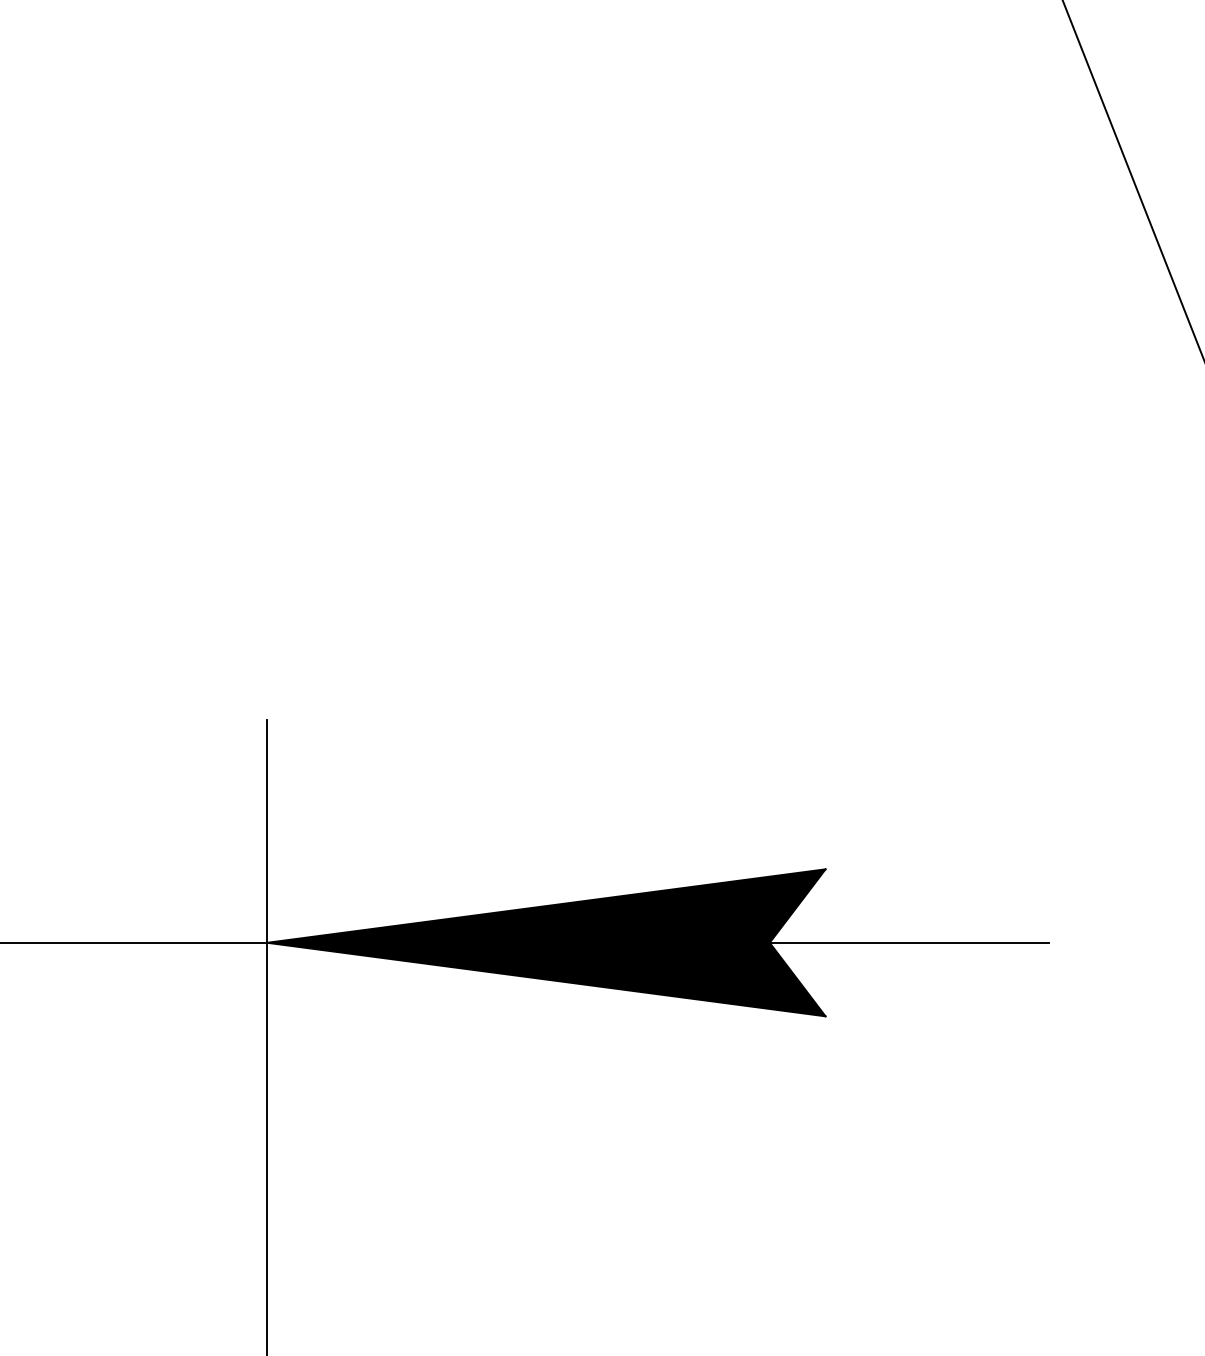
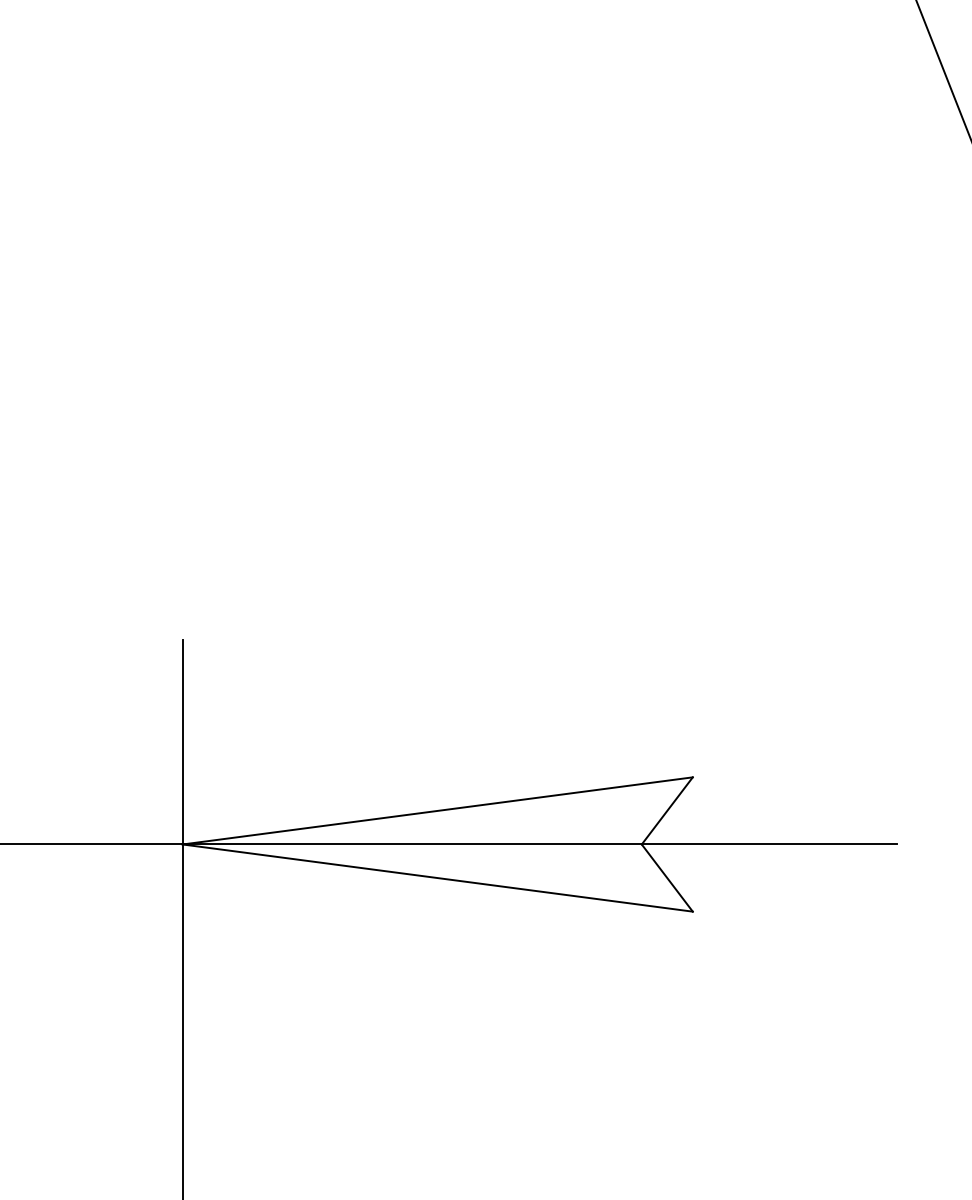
fill: (546, 942) -> (437, 844), removed

